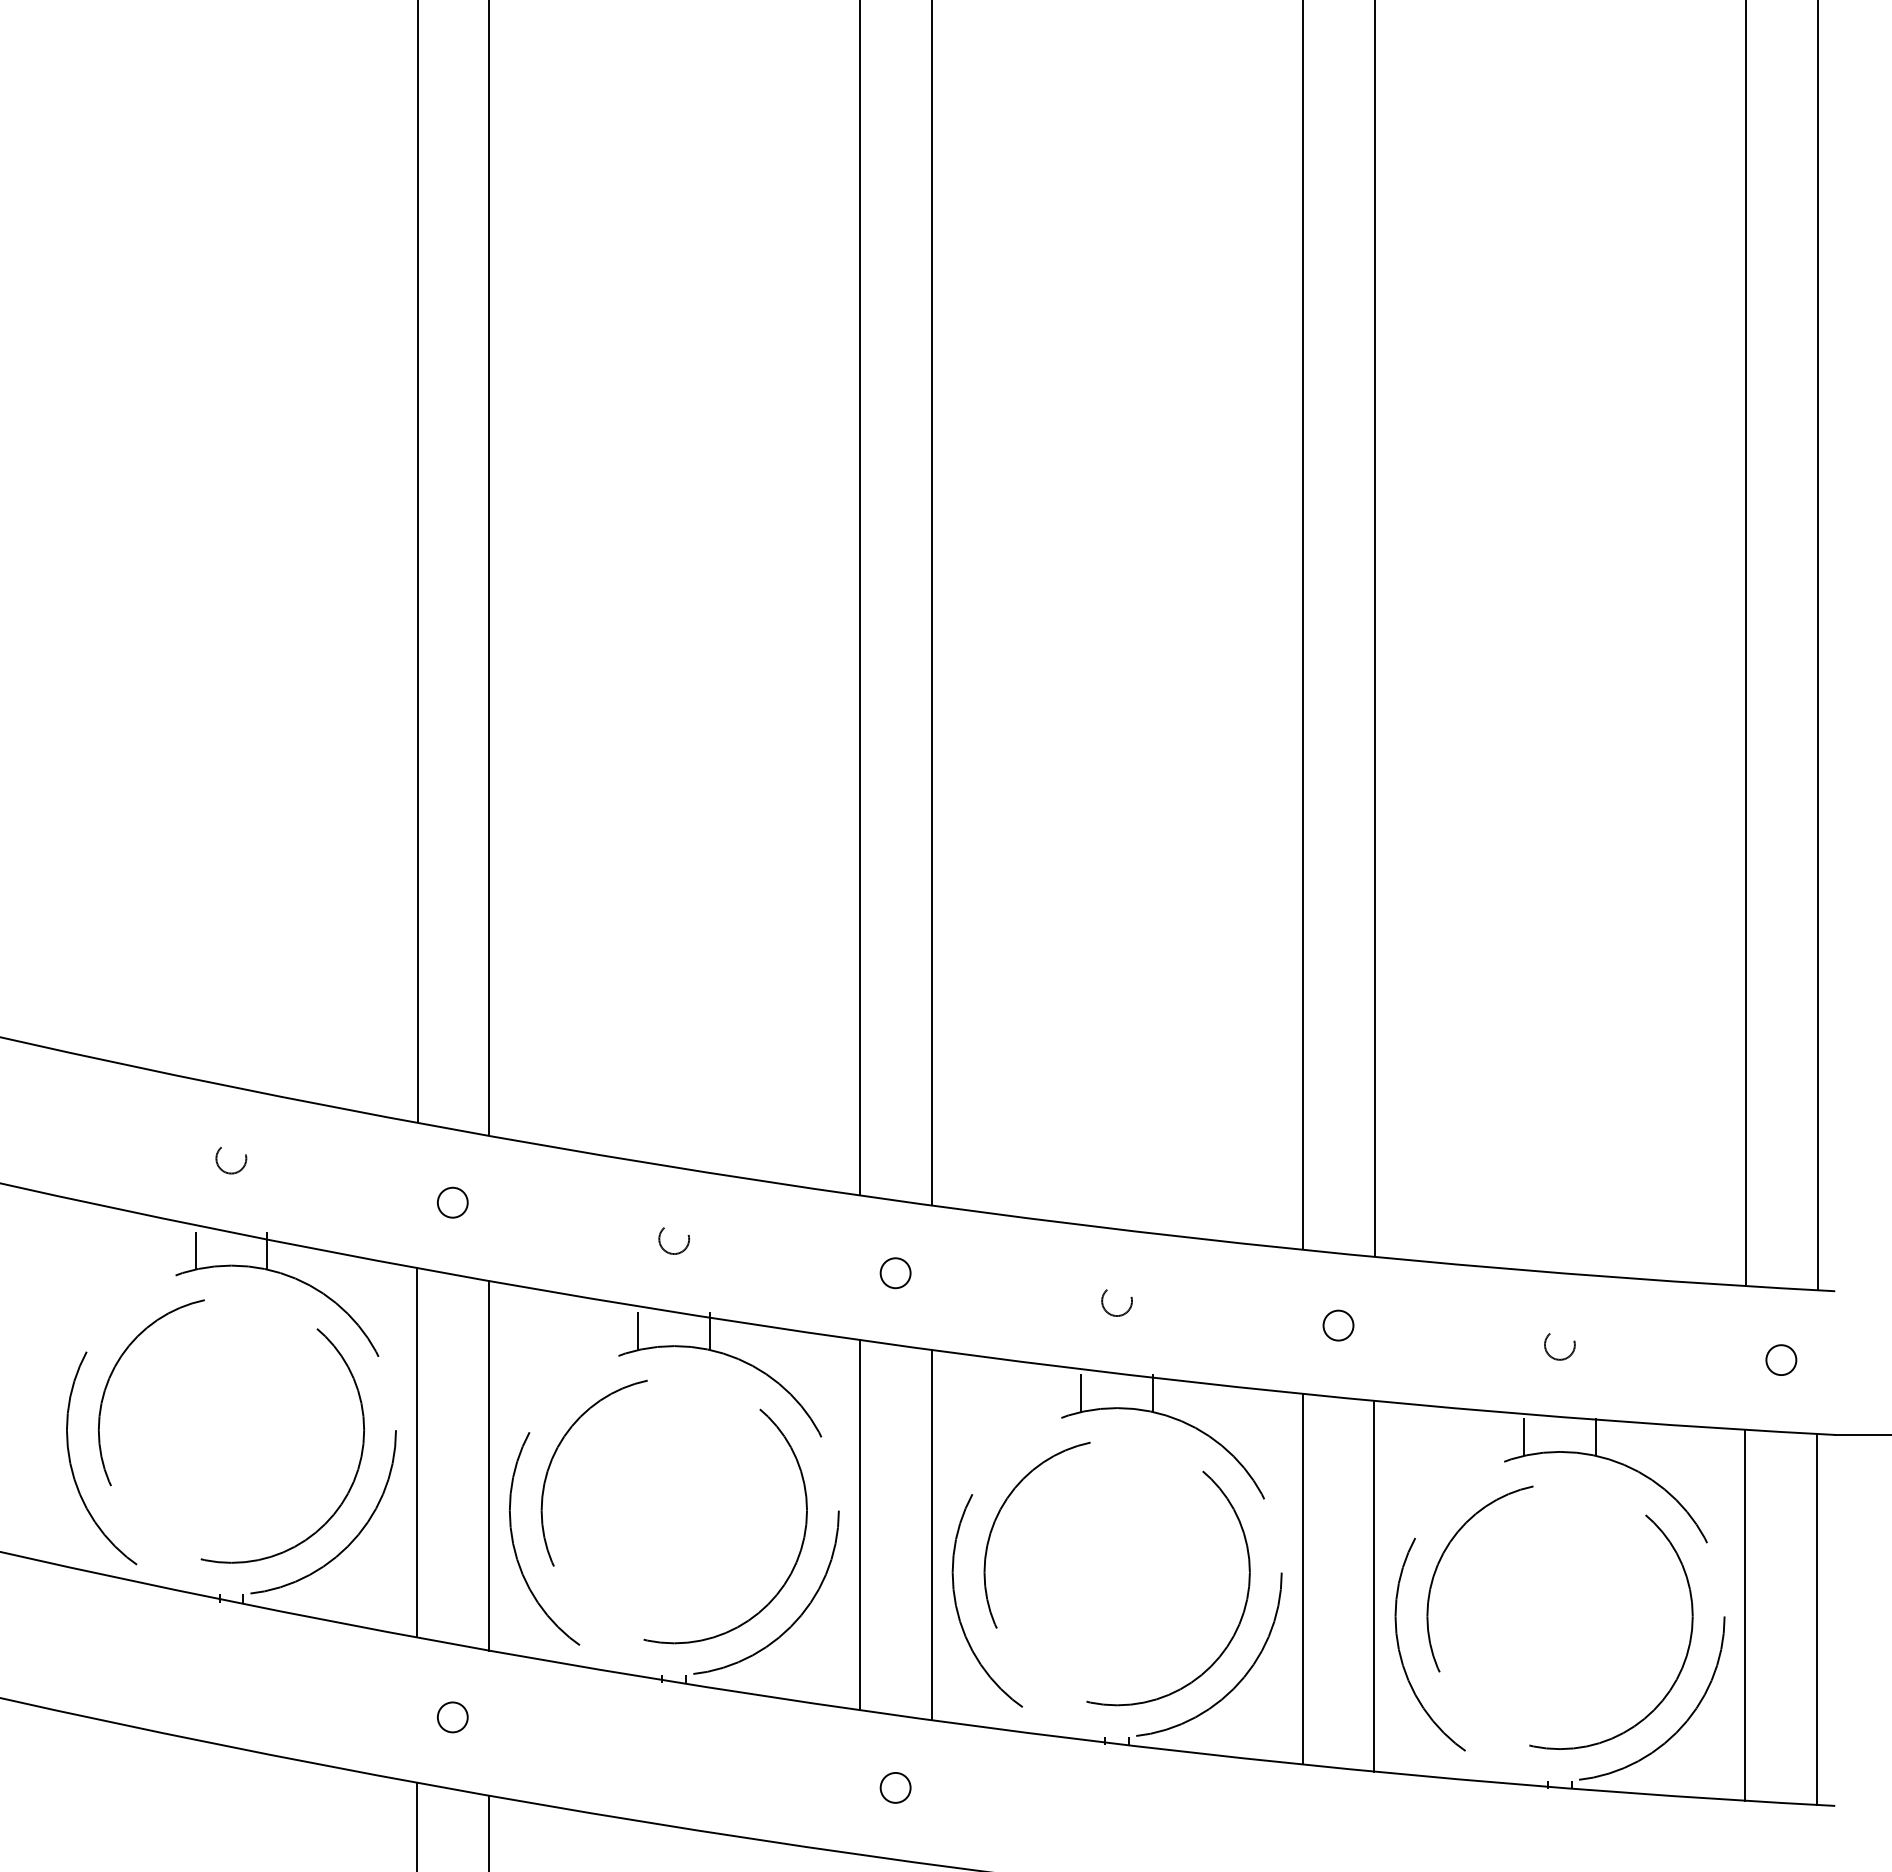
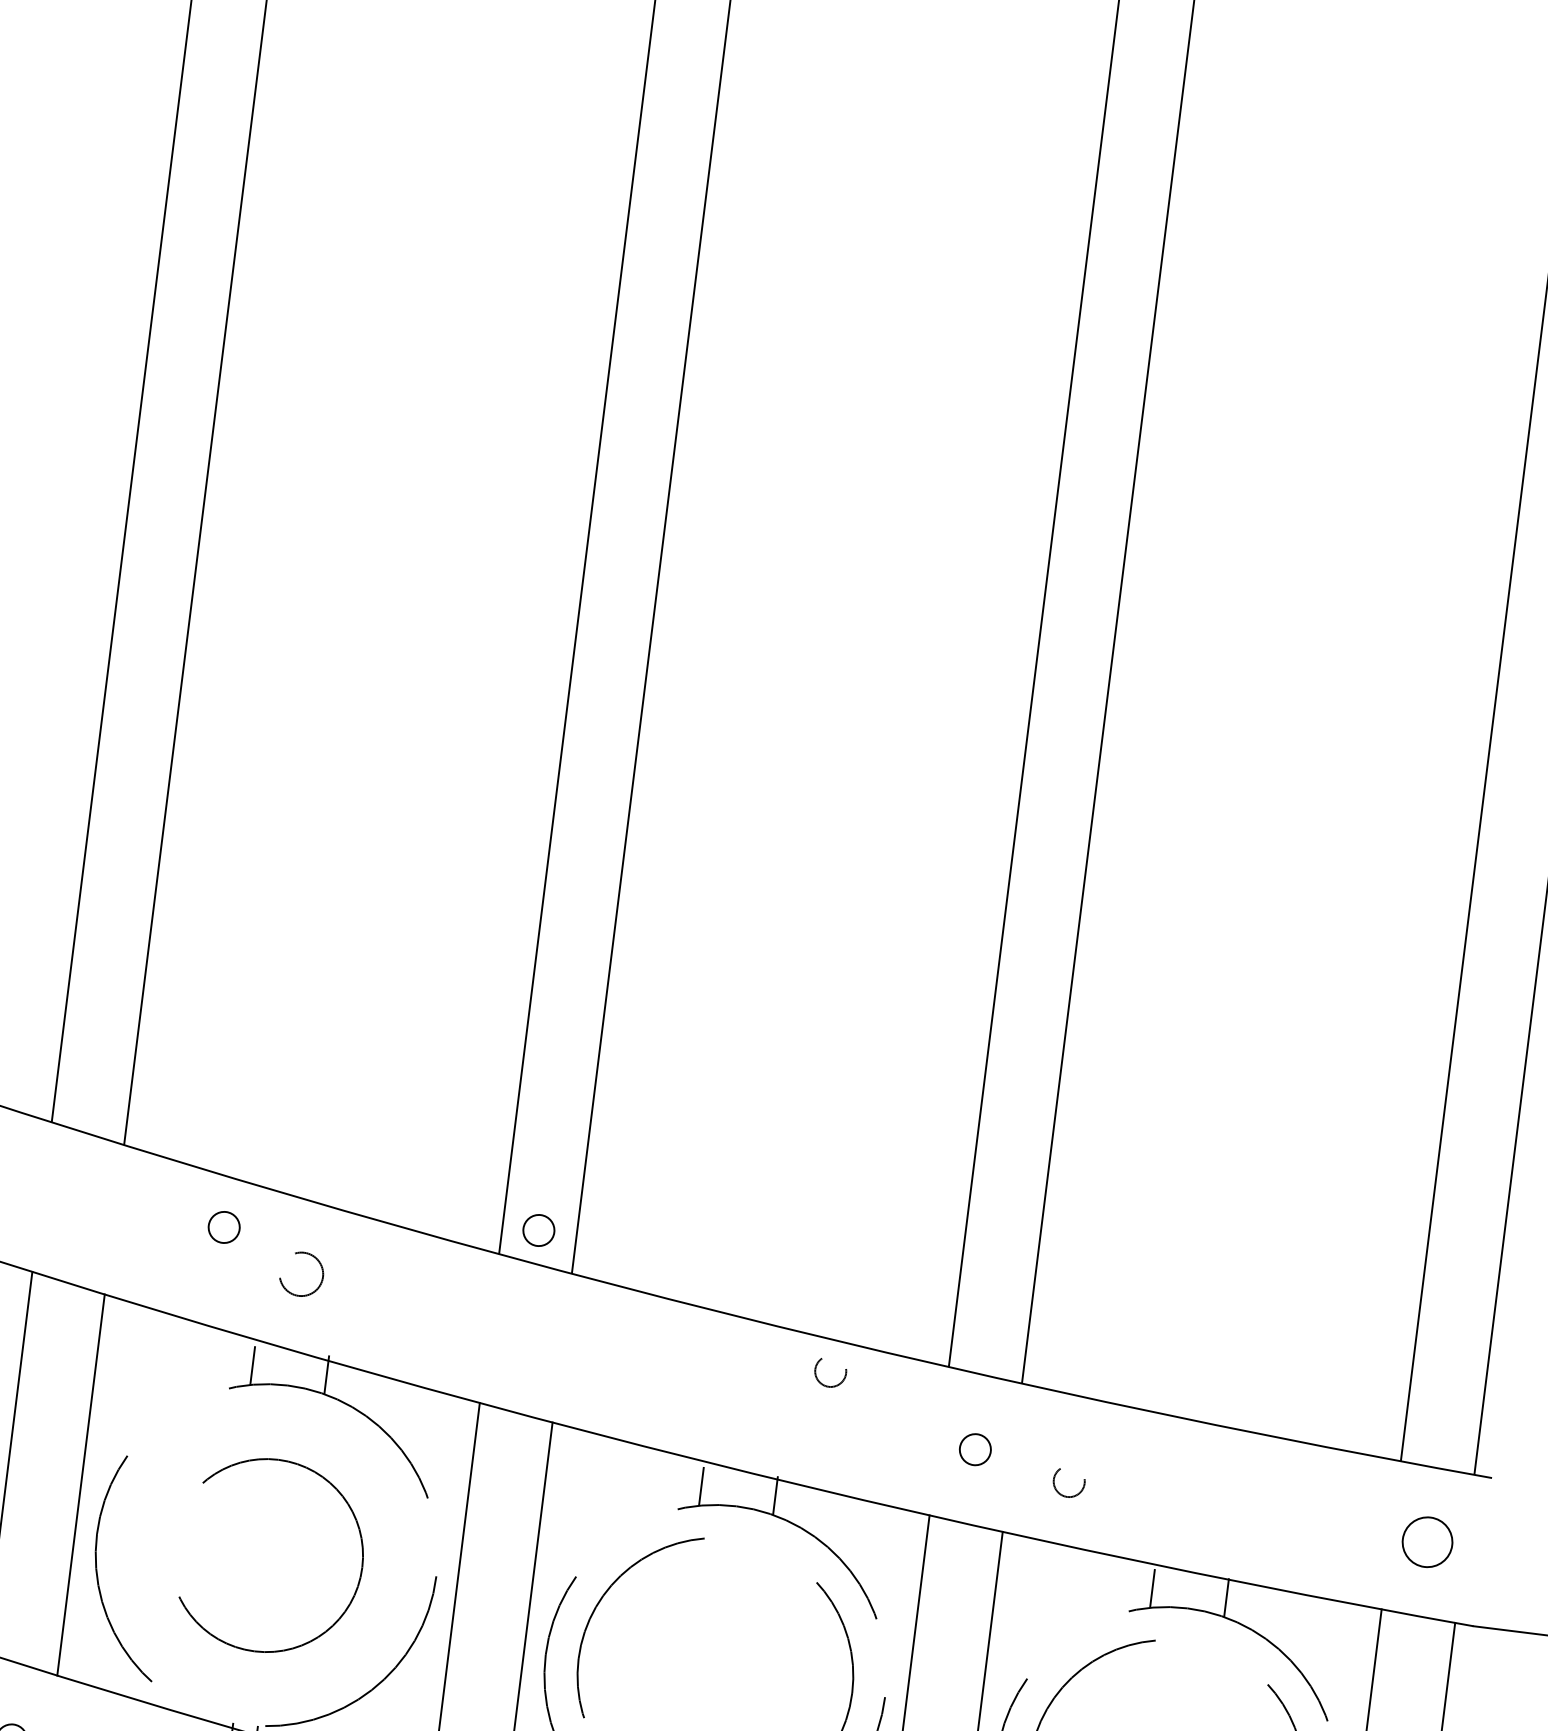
circle: (452, 1202) -> (223, 1227), moved
circle: (674, 1240) -> (301, 1276), size x1.4
circle: (895, 1273) -> (538, 1230), moved
circle: (1116, 1302) -> (829, 1372), moved
circle: (1559, 1346) -> (1068, 1483), moved
circle: (1781, 1359) -> (1427, 1541), size x1.6
circle: (673, 1511) -> (265, 1555), size x0.7

